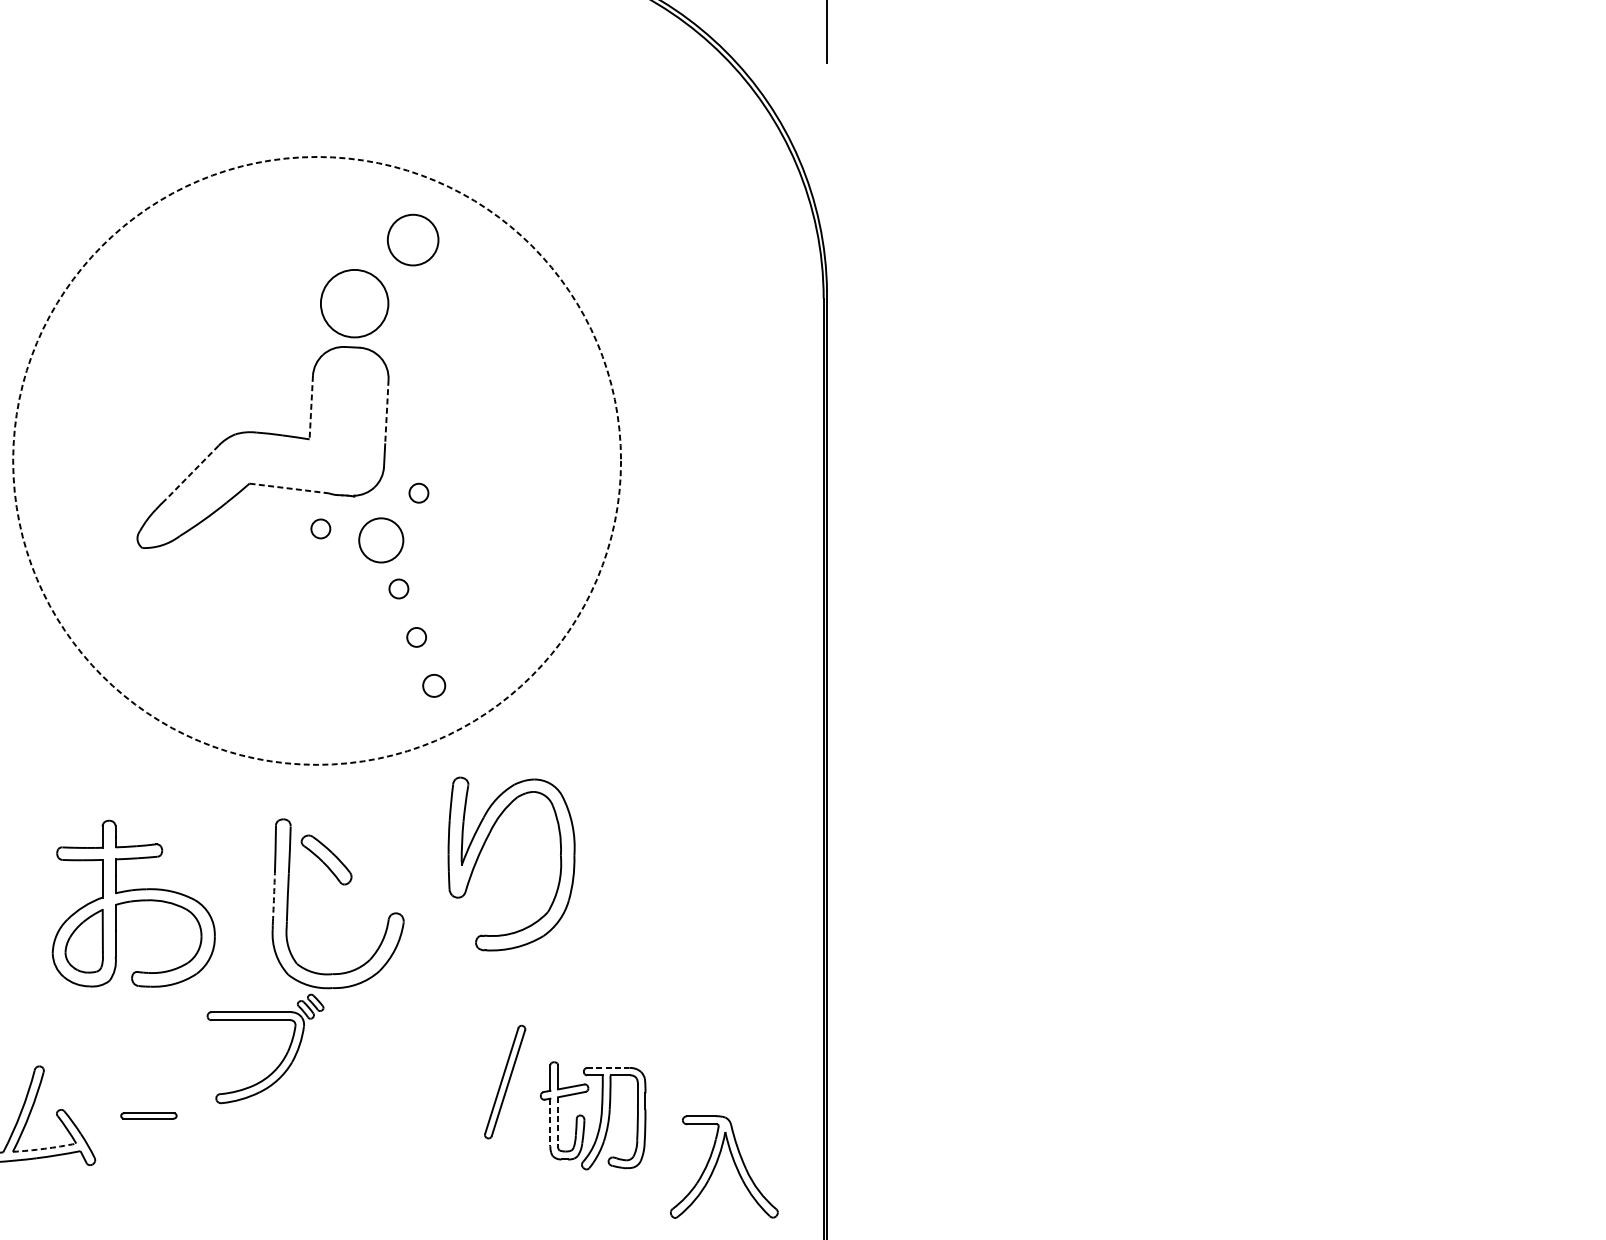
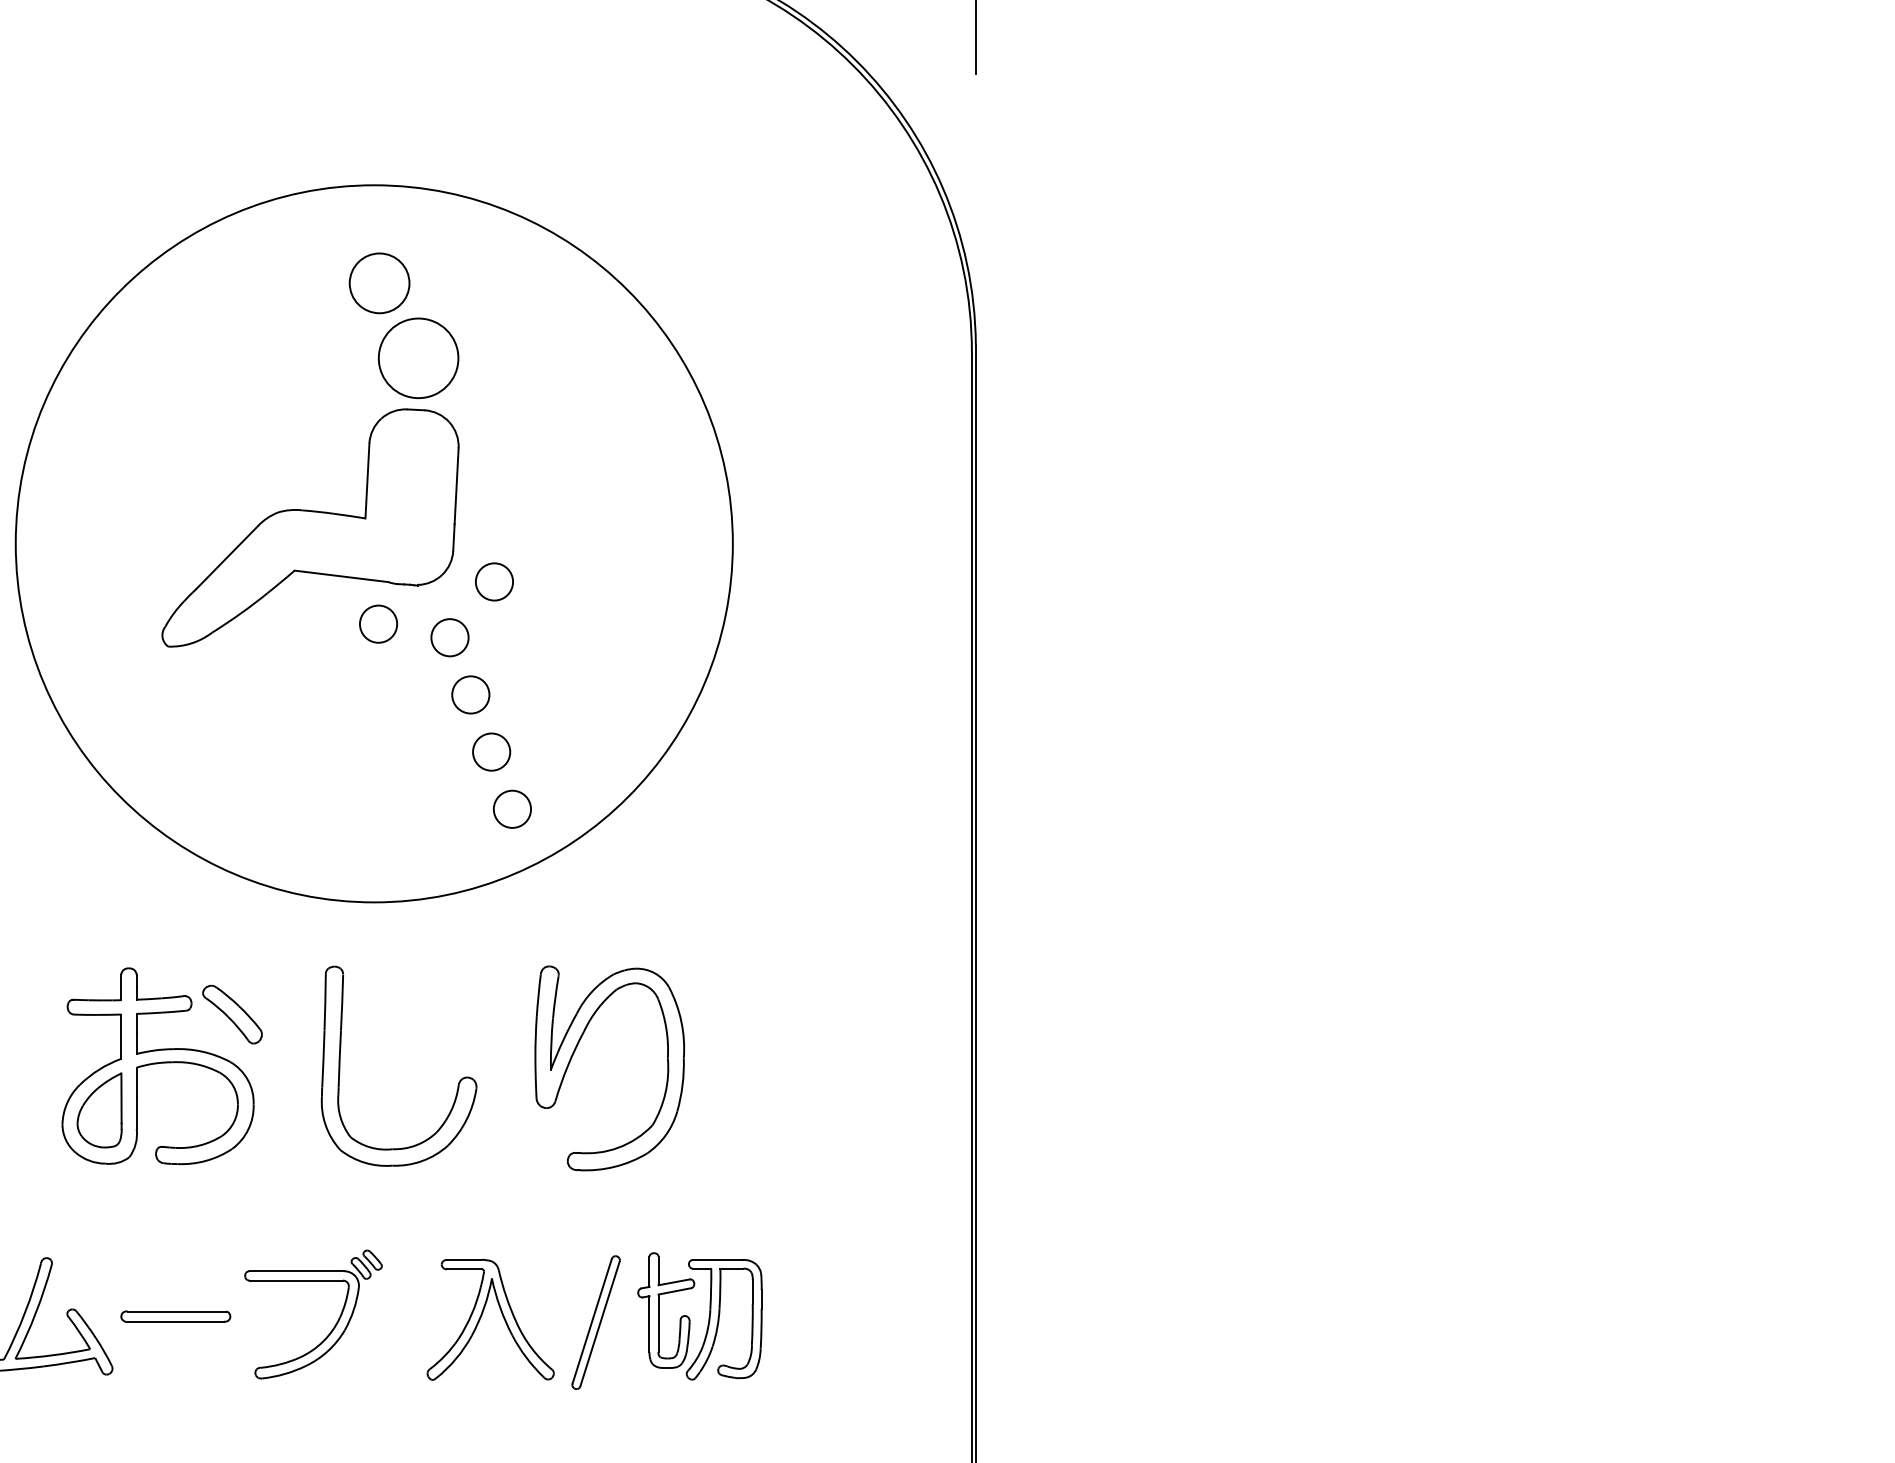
circle: (413, 240) -> (379, 283), moved
line: (311, 408) -> (367, 481), dashed -> solid
line: (386, 412) -> (456, 486), dashed -> solid
circle: (316, 460) -> (373, 543), dashed -> solid
line: (191, 472) -> (226, 557), dashed -> solid
line: (290, 488) -> (342, 576), dashed -> solid
circle: (418, 492) -> (494, 581), size x1.67
circle: (320, 528) -> (378, 623), size x1.67
circle: (380, 540) -> (449, 637), size x0.71
circle: (398, 588) -> (470, 694), size x1.67
circle: (416, 636) -> (491, 751), size x1.67
circle: (434, 685) -> (512, 808), size x1.43
part: (482, 849) -> (575, 1051), moved
part: (326, 859) -> (232, 1014), moved
arc: (274, 898) -> (323, 1059), dashed -> solid
part: (281, 1060) -> (332, 1328), moved
line: (608, 1067) -> (717, 1259), dashed -> solid
part: (504, 1081) -> (595, 1322), moved
part: (148, 1115) -> (175, 1316), size x1.67
line: (558, 1121) -> (658, 1323), dashed -> solid
line: (550, 1122) -> (649, 1324), dashed -> solid
arc: (45, 1148) -> (53, 1355), dashed -> solid
part: (717, 1163) -> (482, 1315), moved

